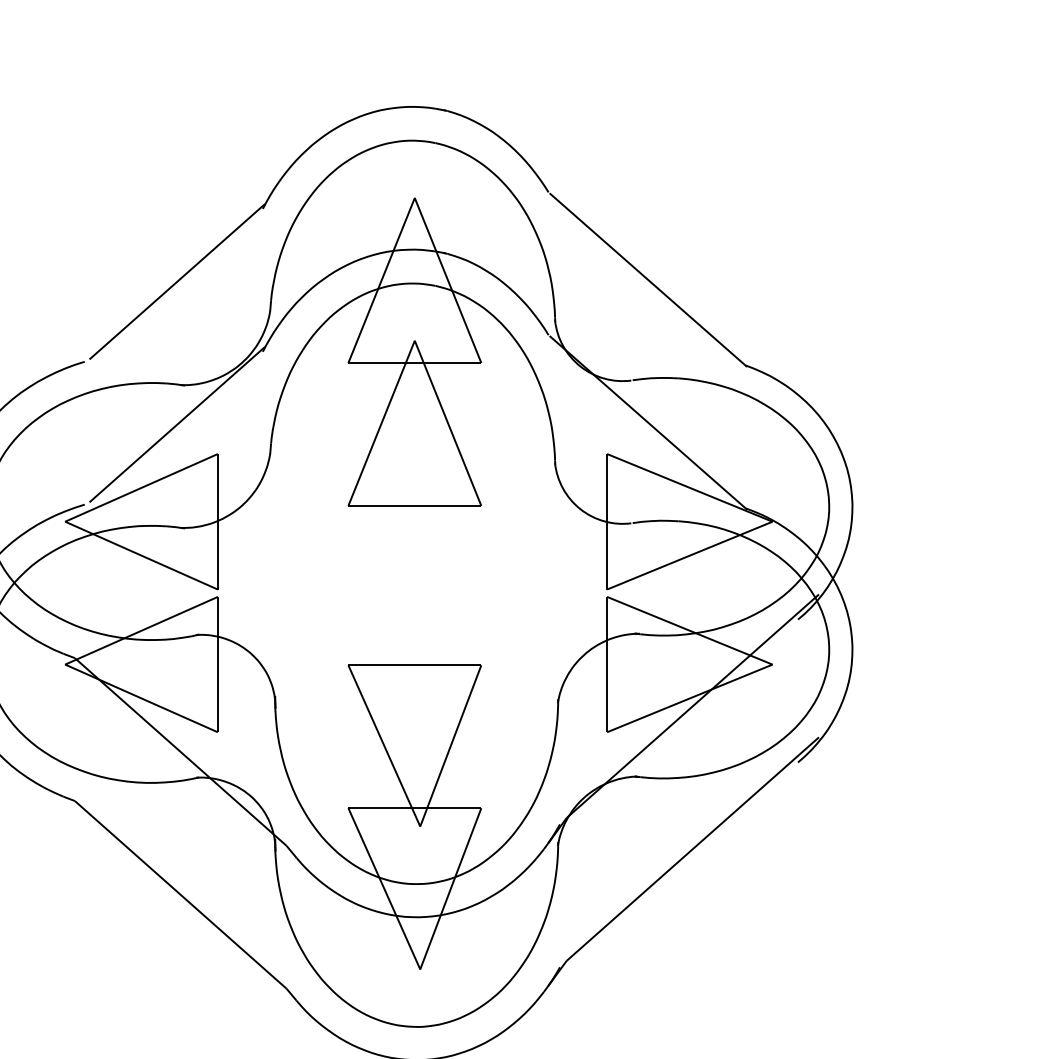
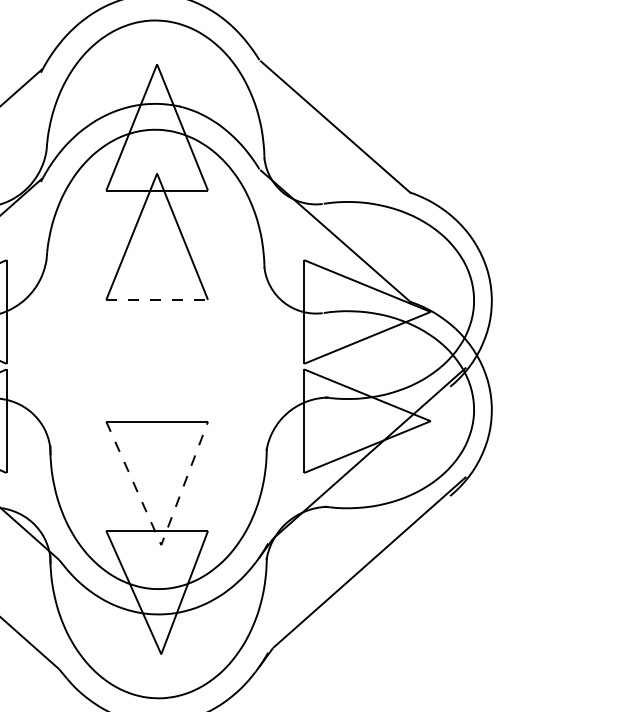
line: (415, 505) -> (157, 299), solid -> dashed
line: (419, 825) -> (160, 544), solid -> dashed

